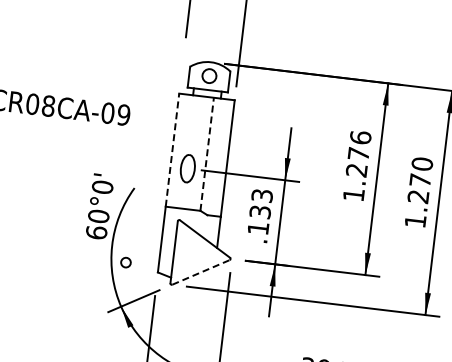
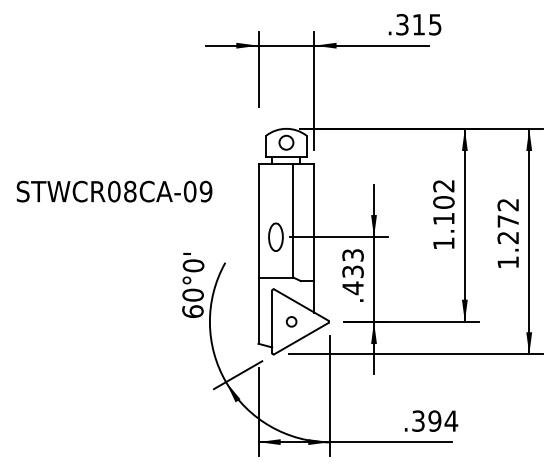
line: (172, 149) -> (258, 220), dashed -> solid
line: (207, 154) -> (293, 220), dashed -> solid
text: (358, 154) -> (443, 202), 1.276 -> 1.102
text: (422, 163) -> (508, 204), 1.270 -> 1.272
text: (257, 228) -> (352, 288), .133 -> .433
circle: (125, 262) -> (291, 321), moved
line: (201, 272) -> (301, 338), dashed -> solid

